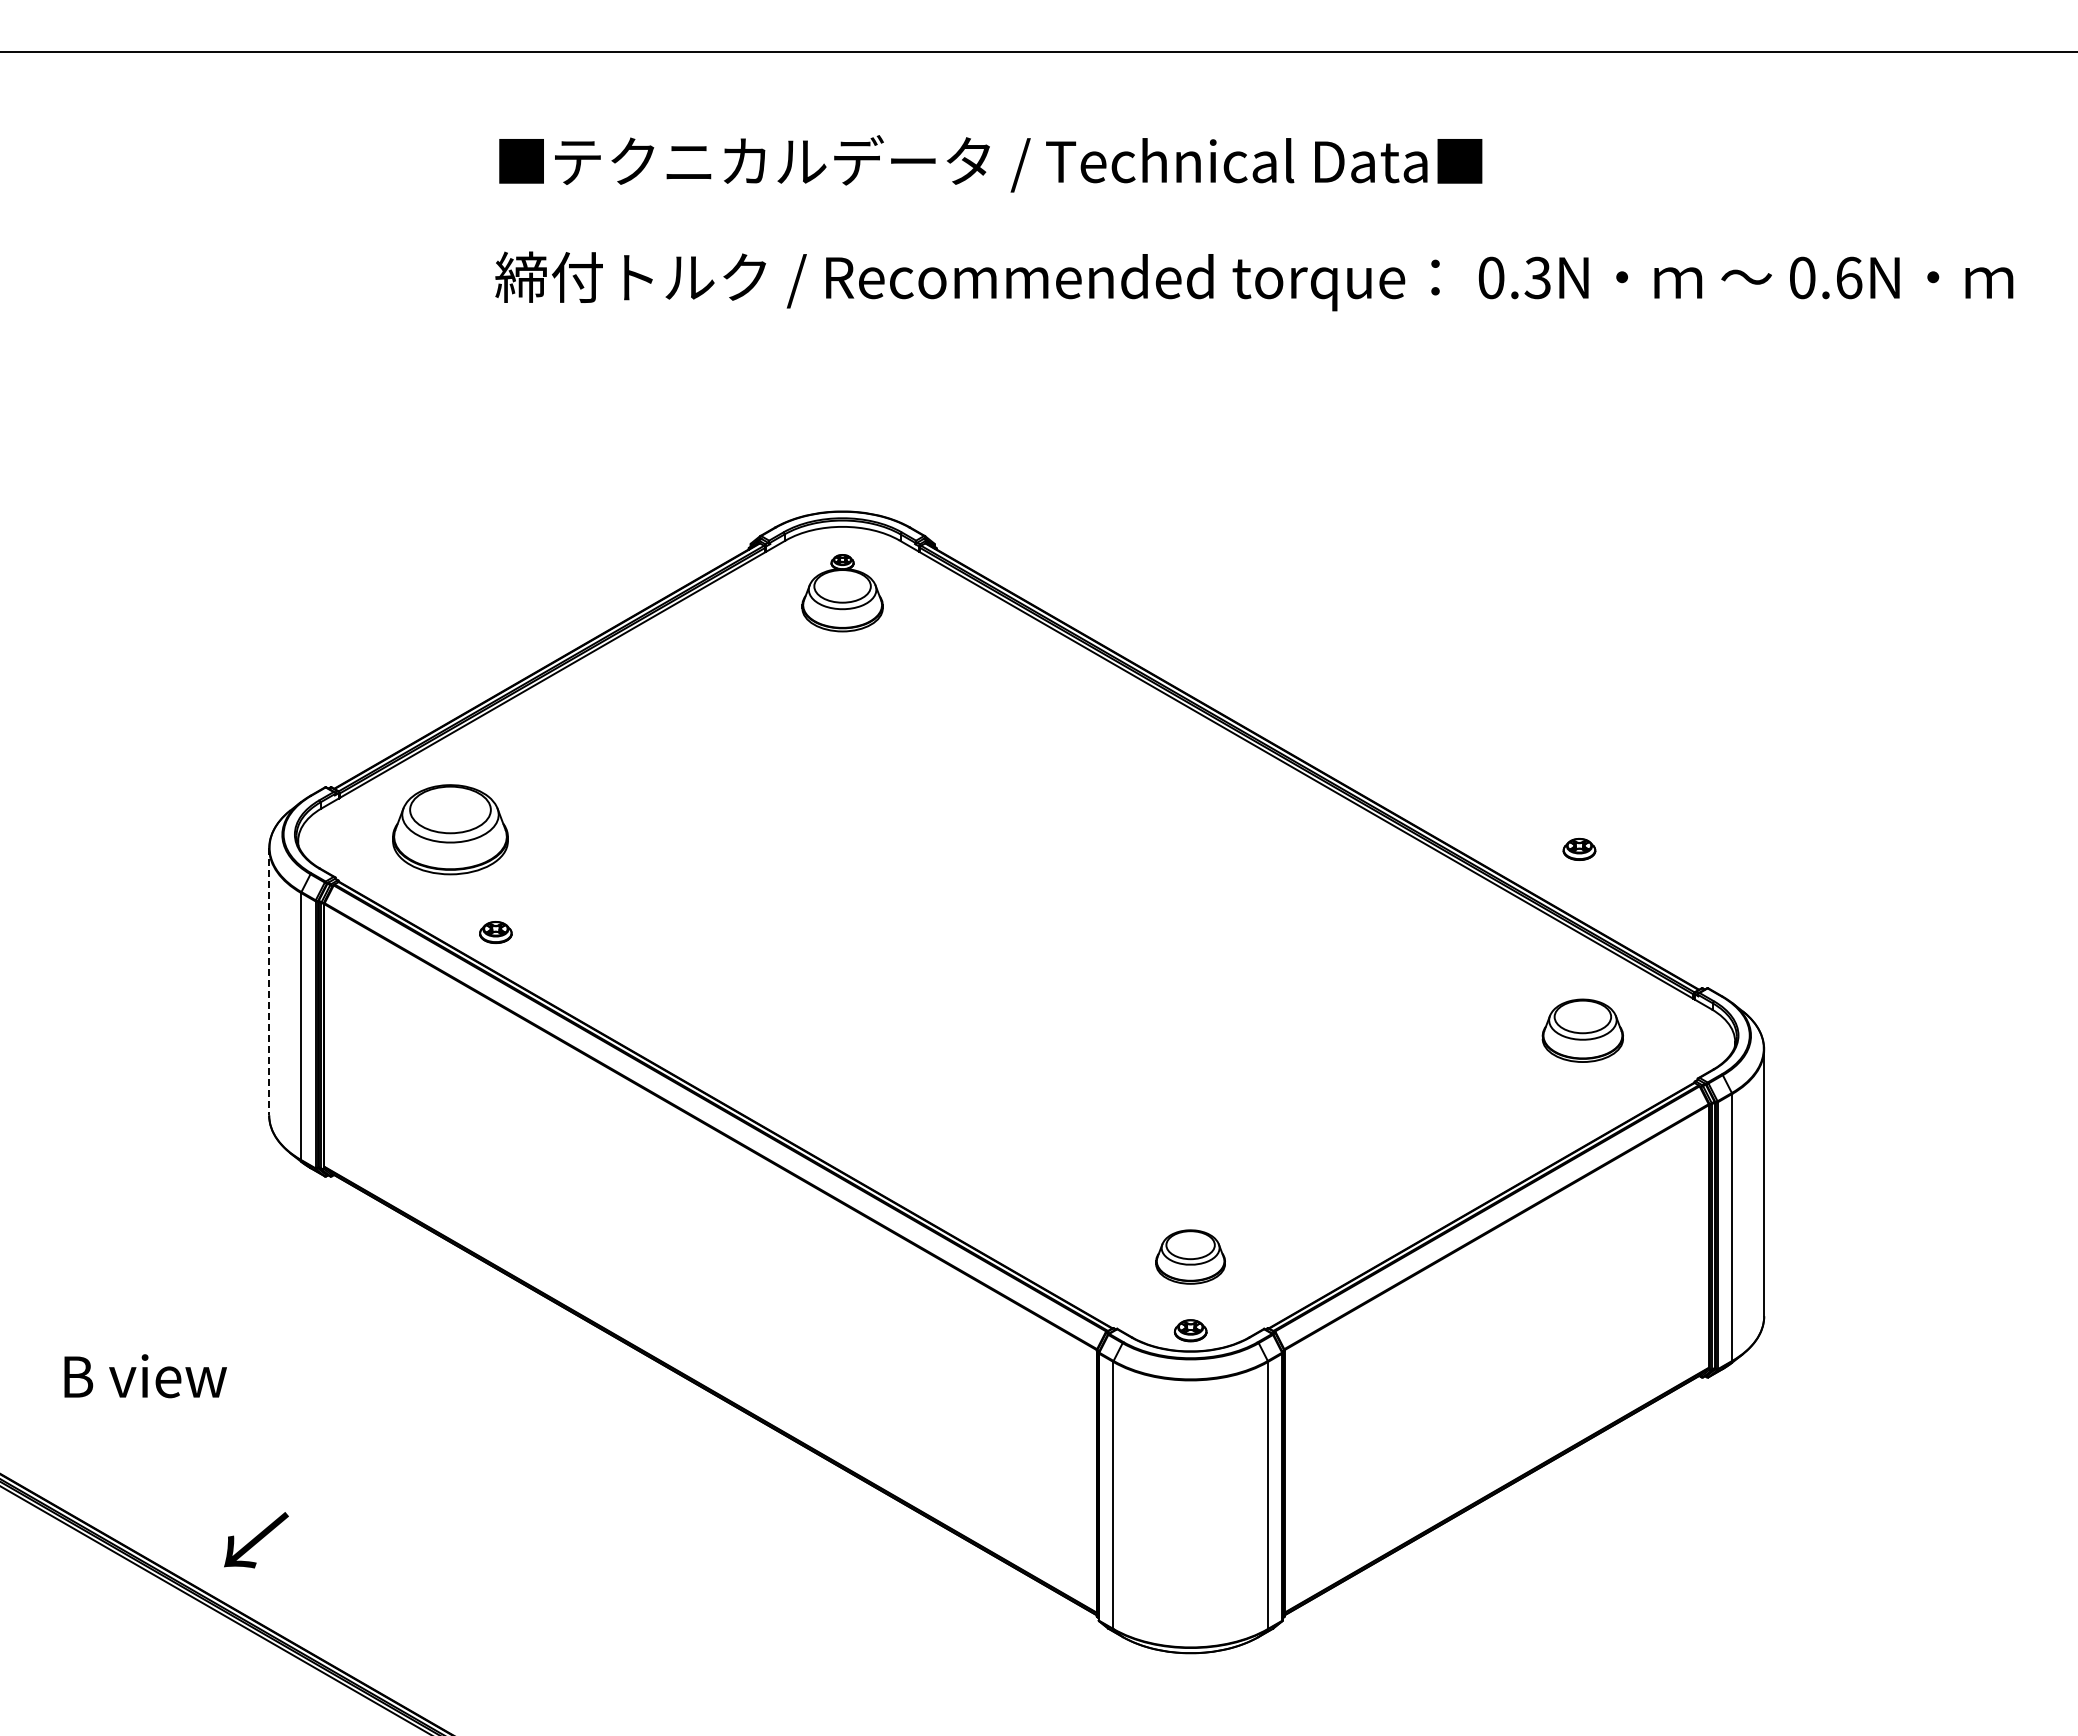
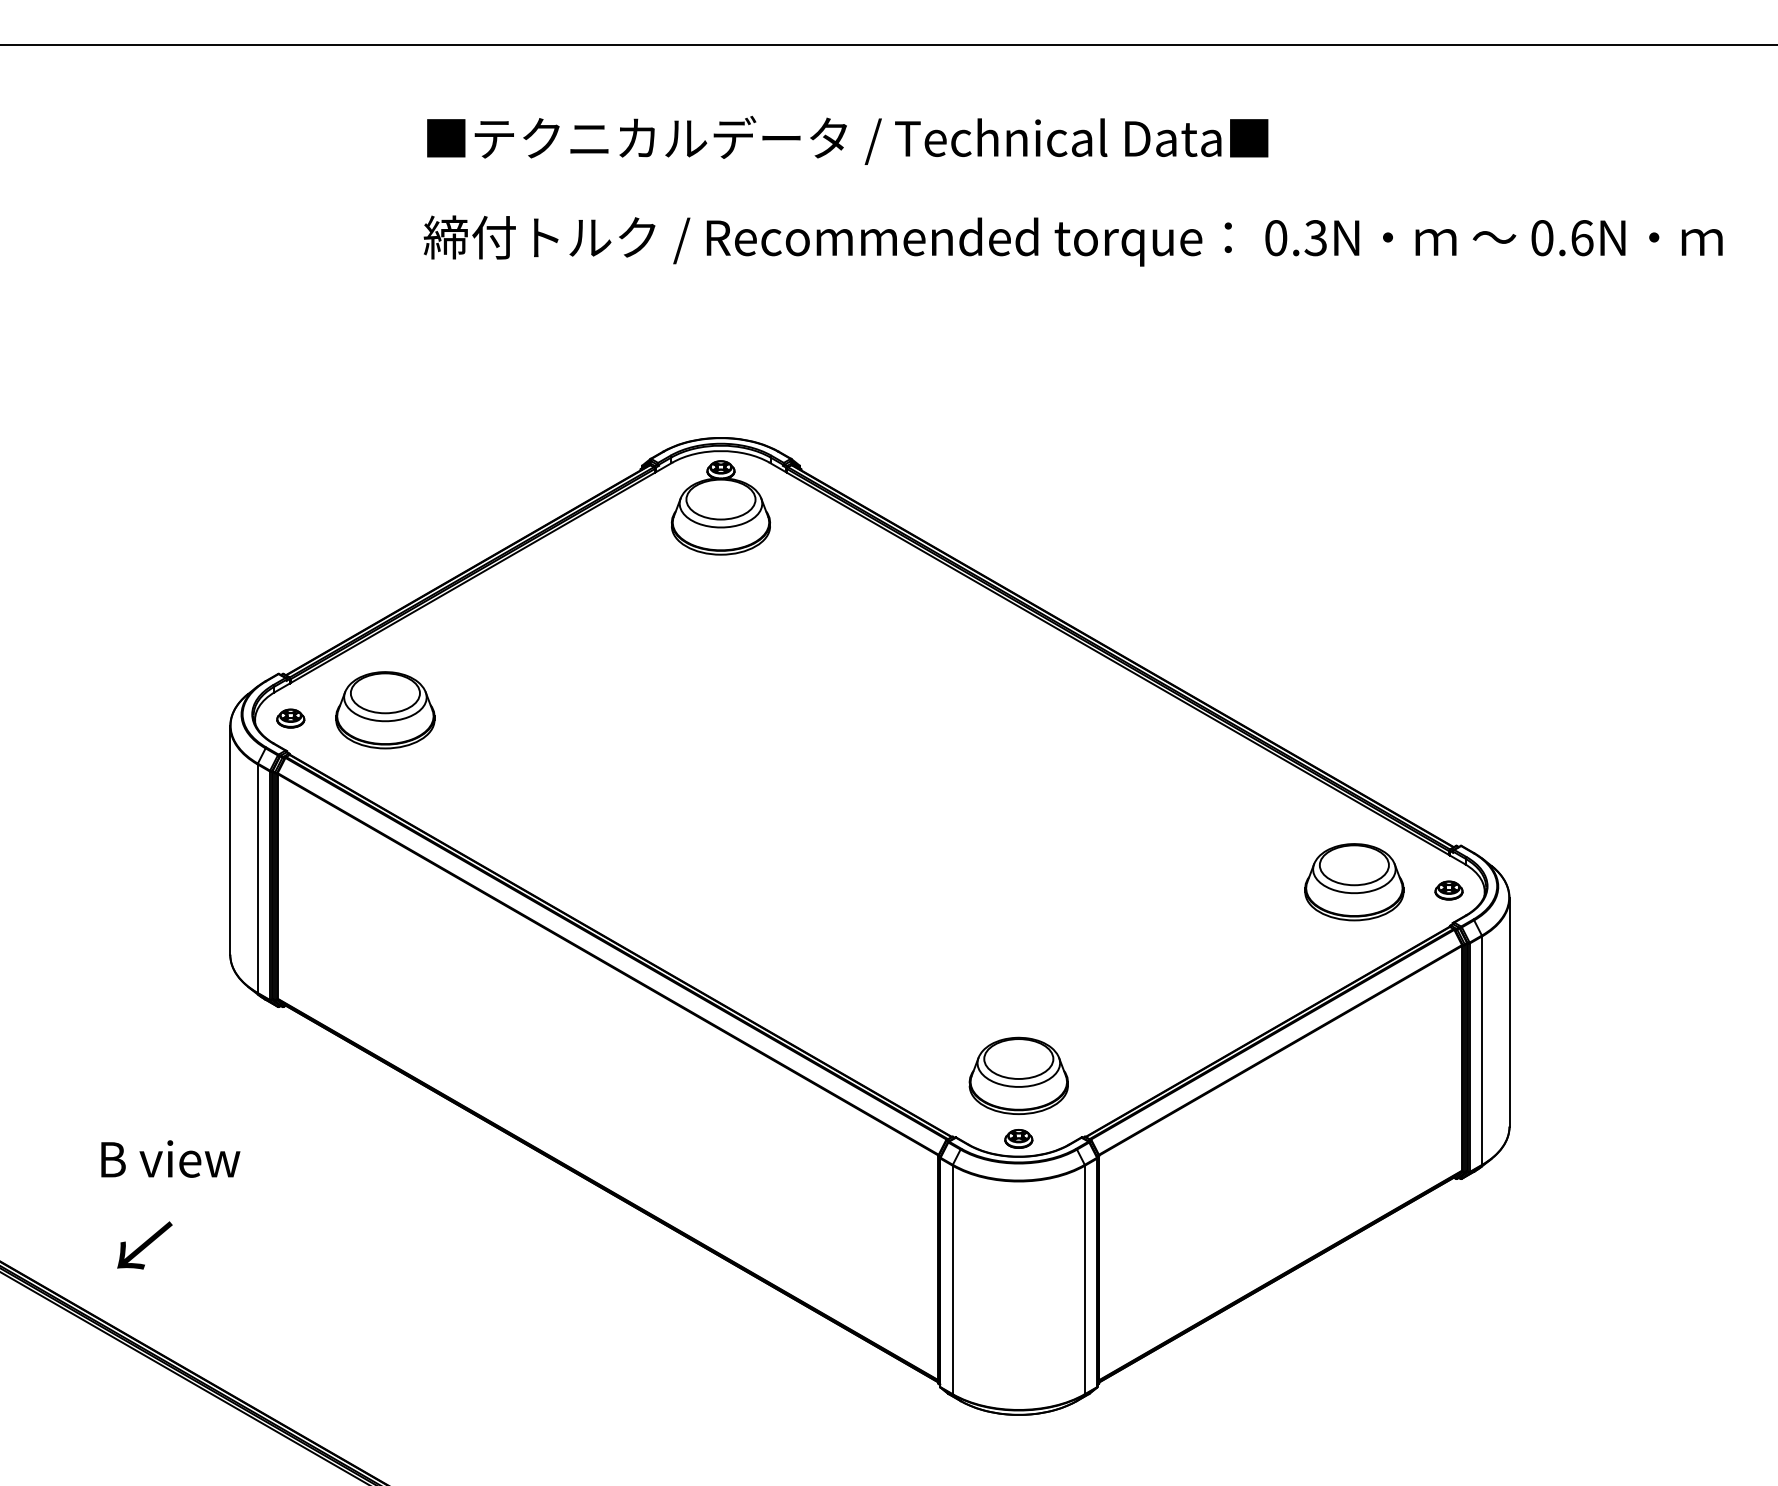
part: (842, 592) -> (720, 507), size x1.43
part: (1579, 849) -> (1449, 890), moved
part: (495, 932) -> (290, 718), moved
line: (269, 982) -> (230, 840), dashed -> solid
part: (1582, 1030) -> (1354, 882), size x1.43
part: (1190, 1256) -> (1018, 1075), size x1.67
text: (145, 1376) -> (170, 1159), moved
text: (256, 1540) -> (144, 1245), moved

